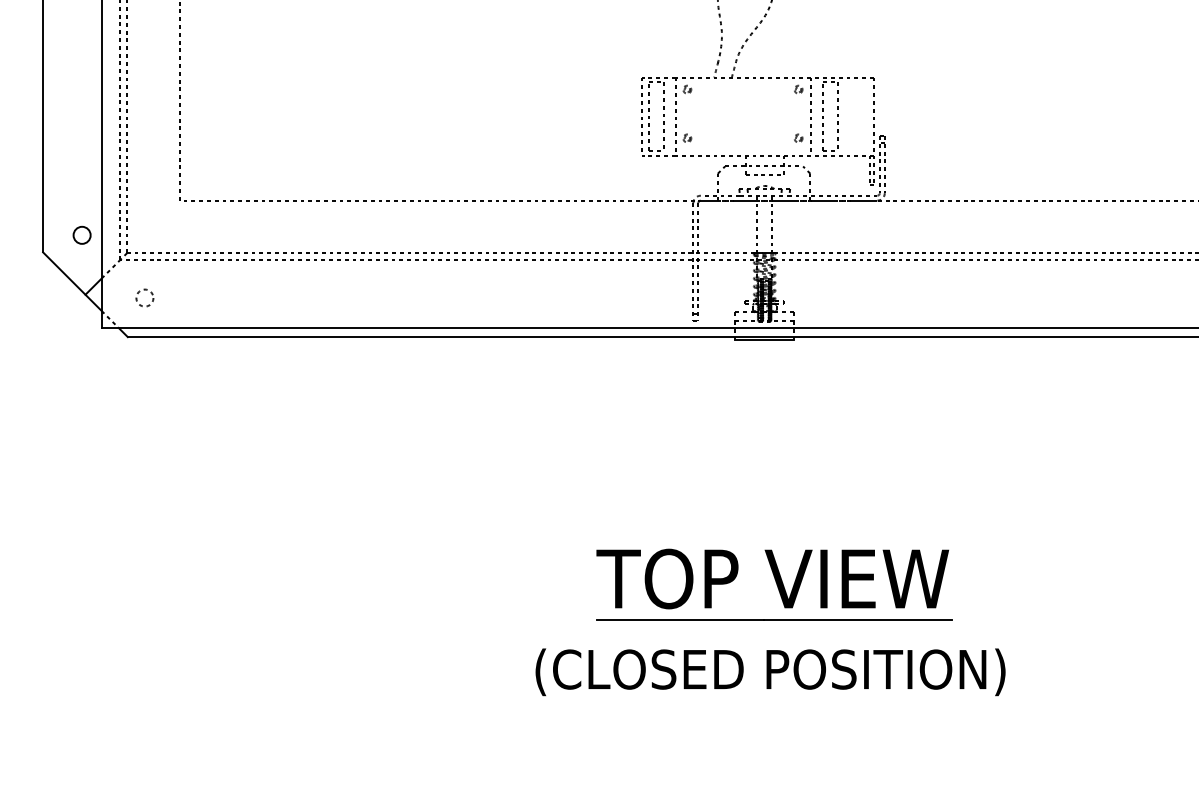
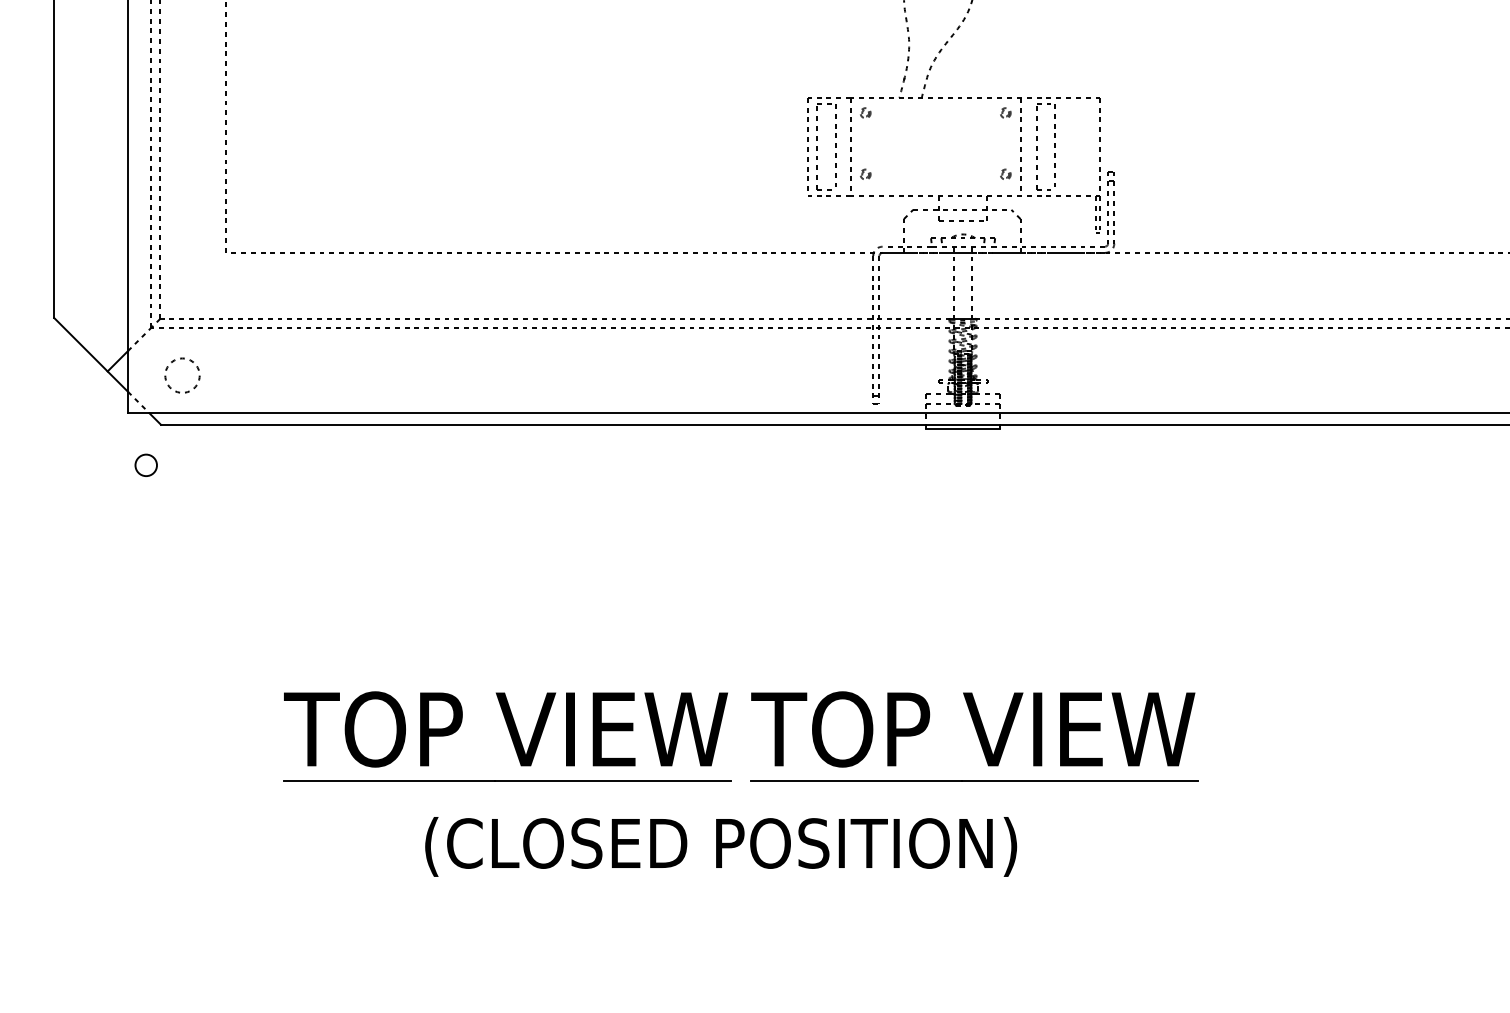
circle: (81, 234) -> (145, 464), moved
circle: (144, 297) -> (181, 374), size x1.6
part: (403, 584) -> (508, 736), added
text: (770, 672) -> (720, 847), moved

